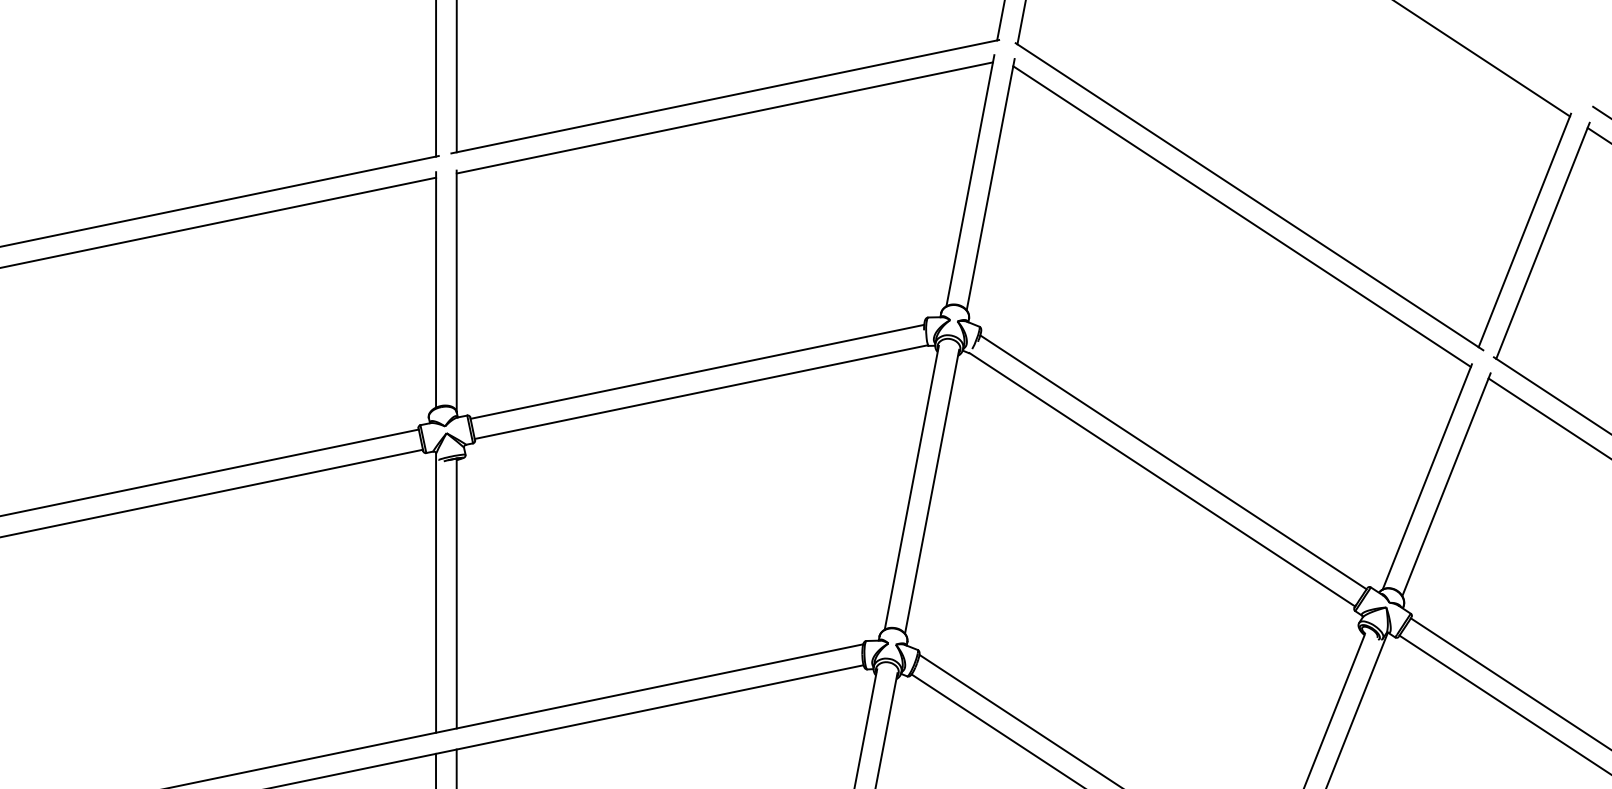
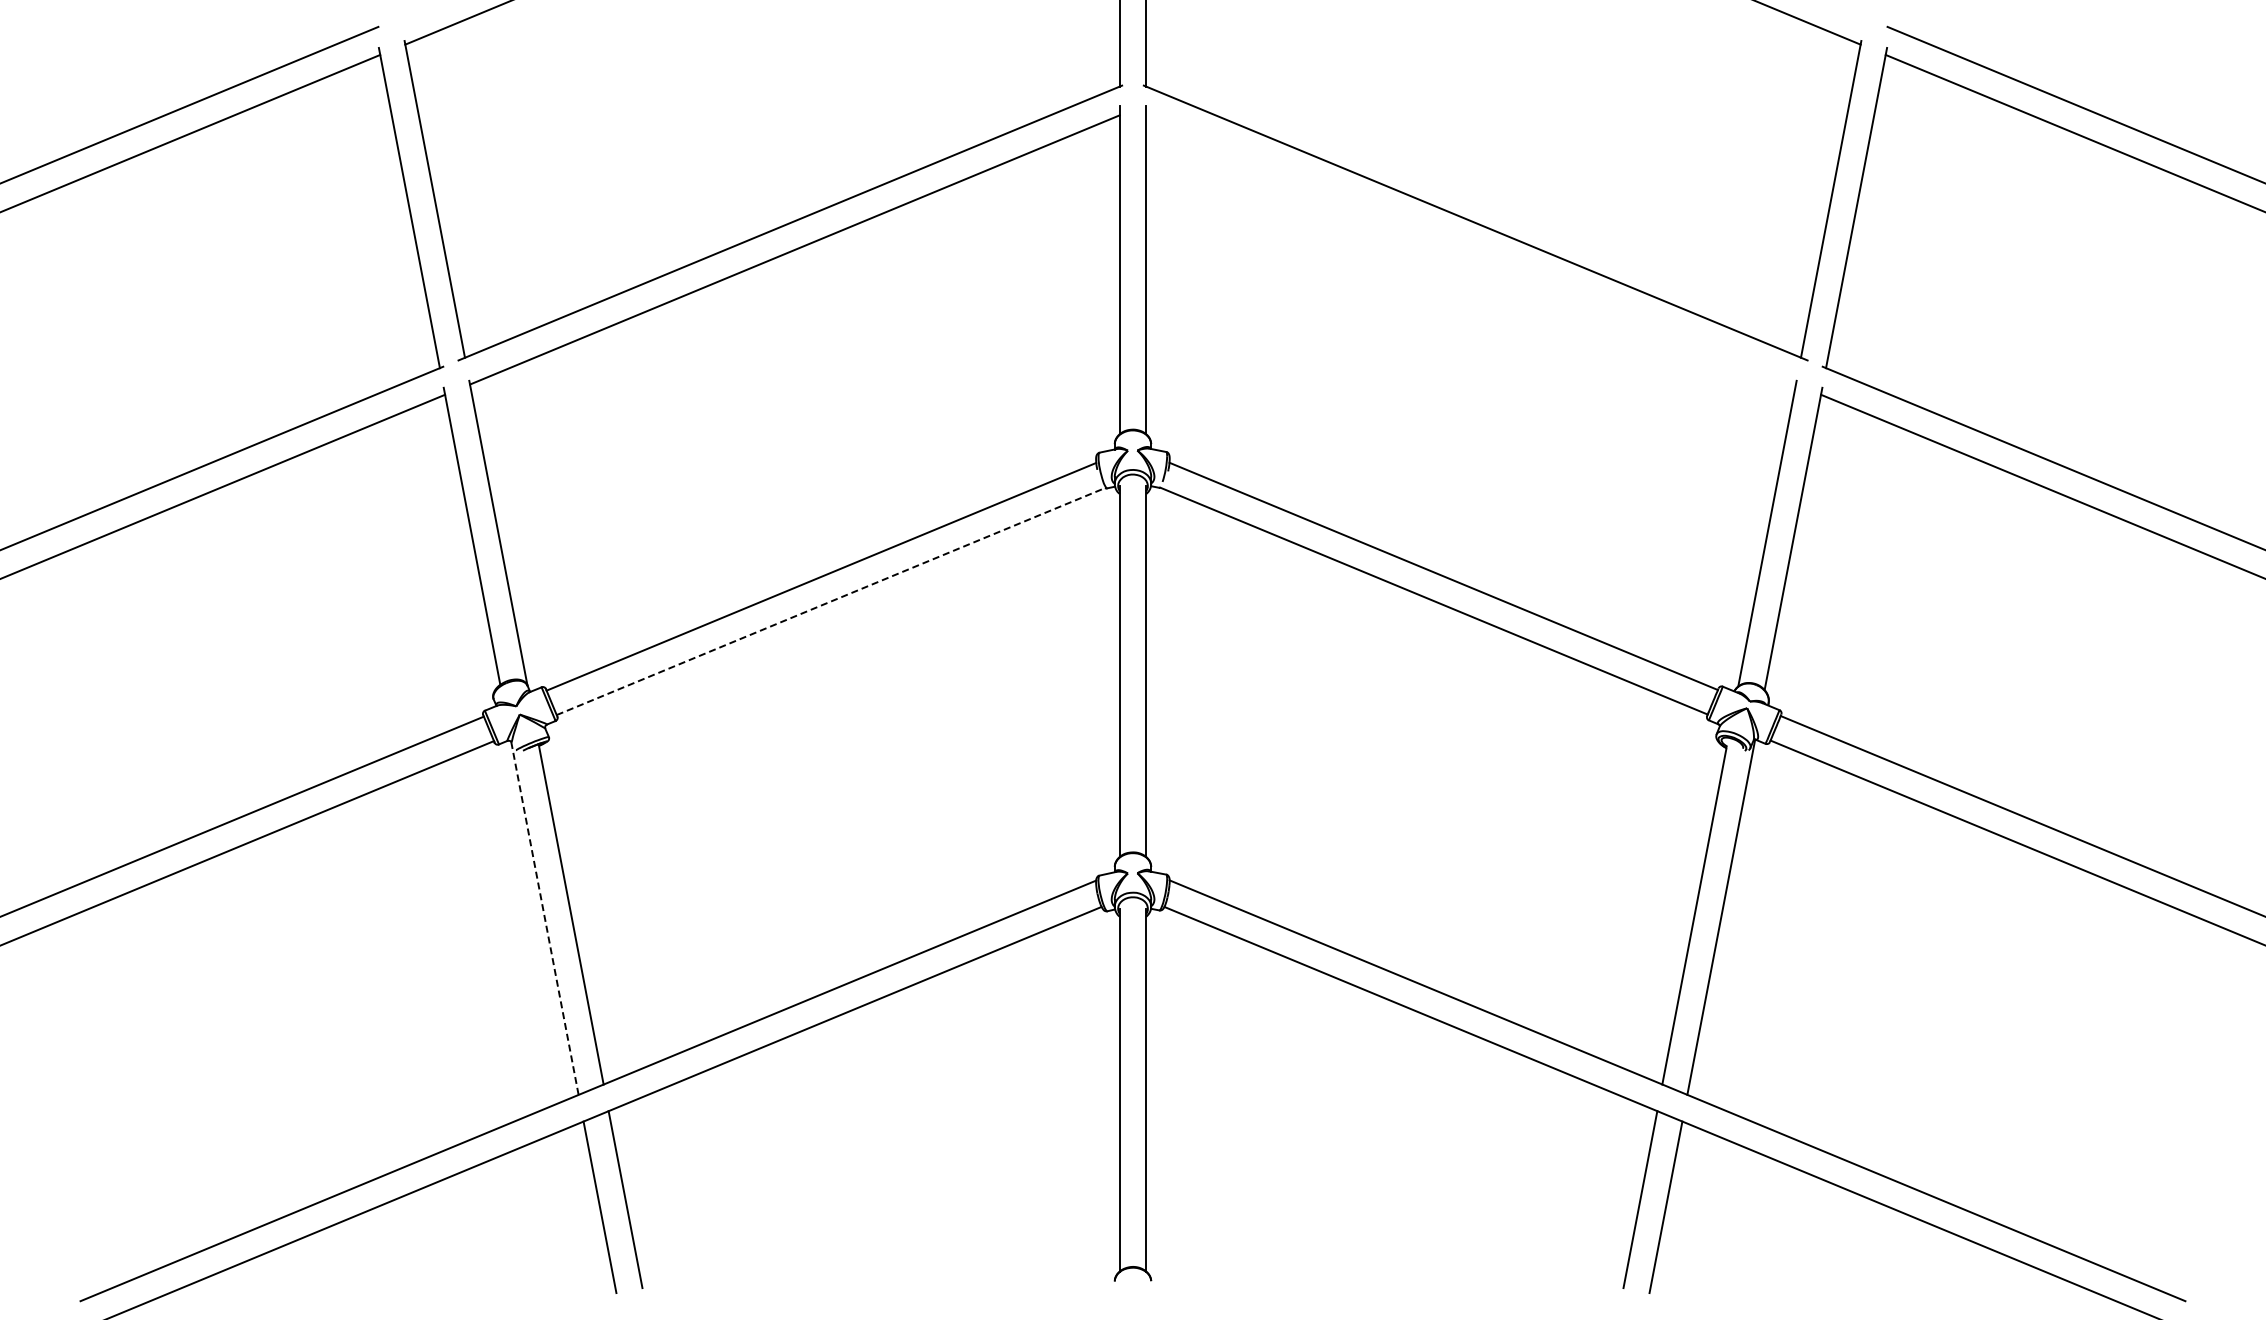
line: (1242, 216) -> (1471, 249), removed
line: (700, 392) -> (830, 601), solid -> dashed
line: (435, 592) -> (544, 918), solid -> dashed

